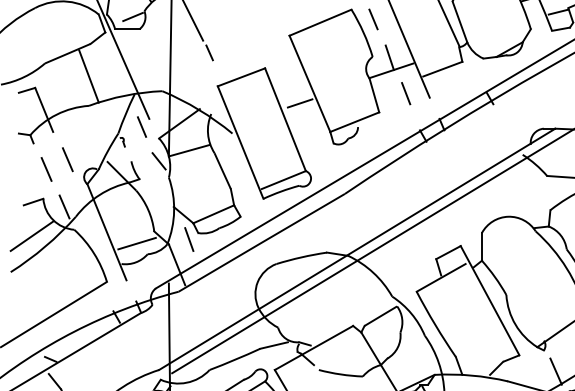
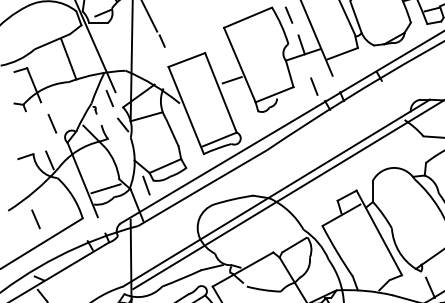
line: (406, 93) -> (314, 86), moved
line: (45, 169) -> (35, 219), moved
line: (31, 235) -> (24, 182), removed

